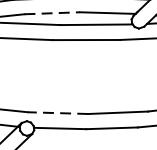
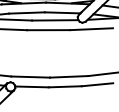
line: (51, 12) -> (26, 12), dashed -> solid
line: (57, 113) -> (30, 77), dashed -> solid

